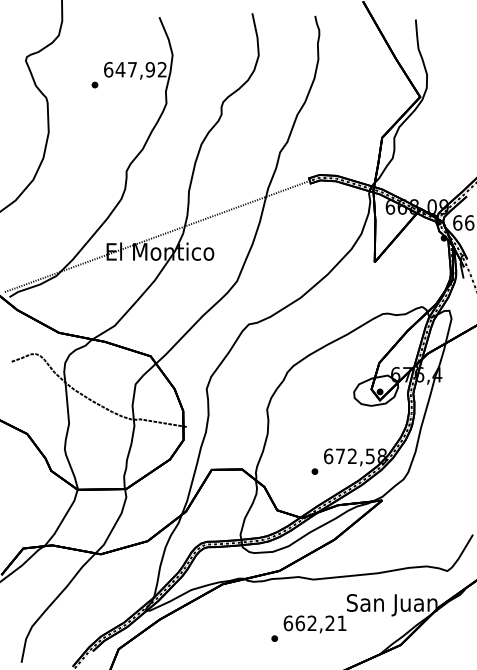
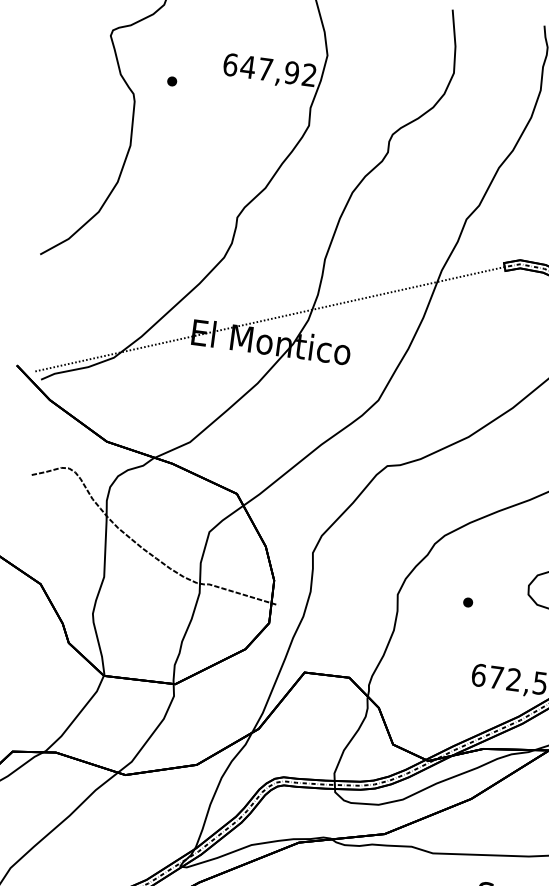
part: (94, 84) -> (171, 80), moved
part: (314, 471) -> (467, 602), moved

